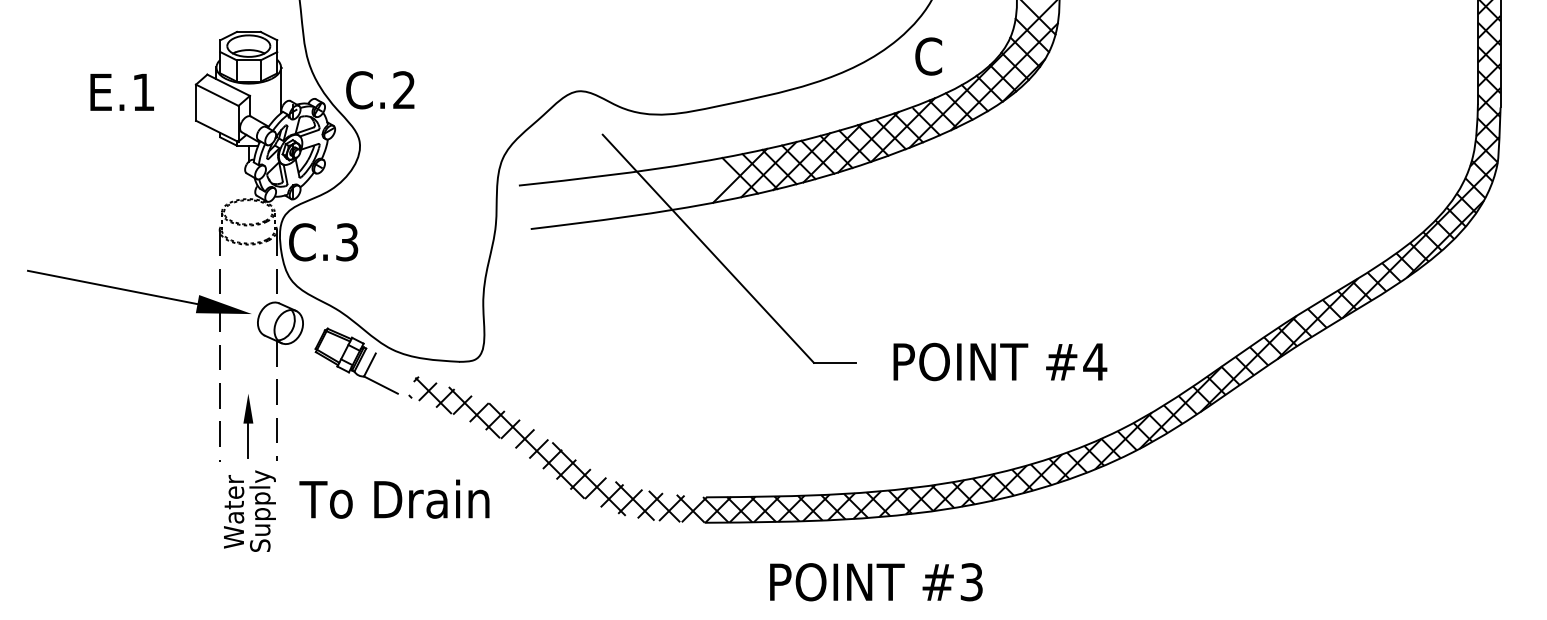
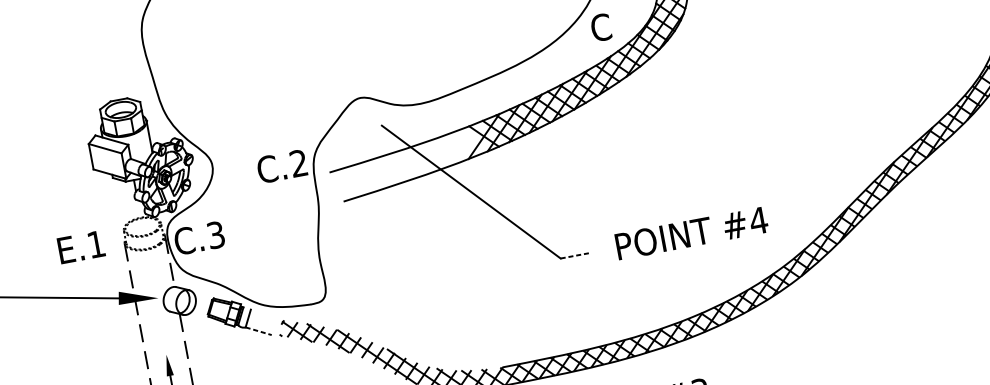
text: (380, 90) -> (282, 166), moved
text: (121, 92) -> (80, 247), moved
line: (834, 362) -> (575, 255), solid -> dashed
line: (380, 385) -> (258, 331), solid -> dashed

